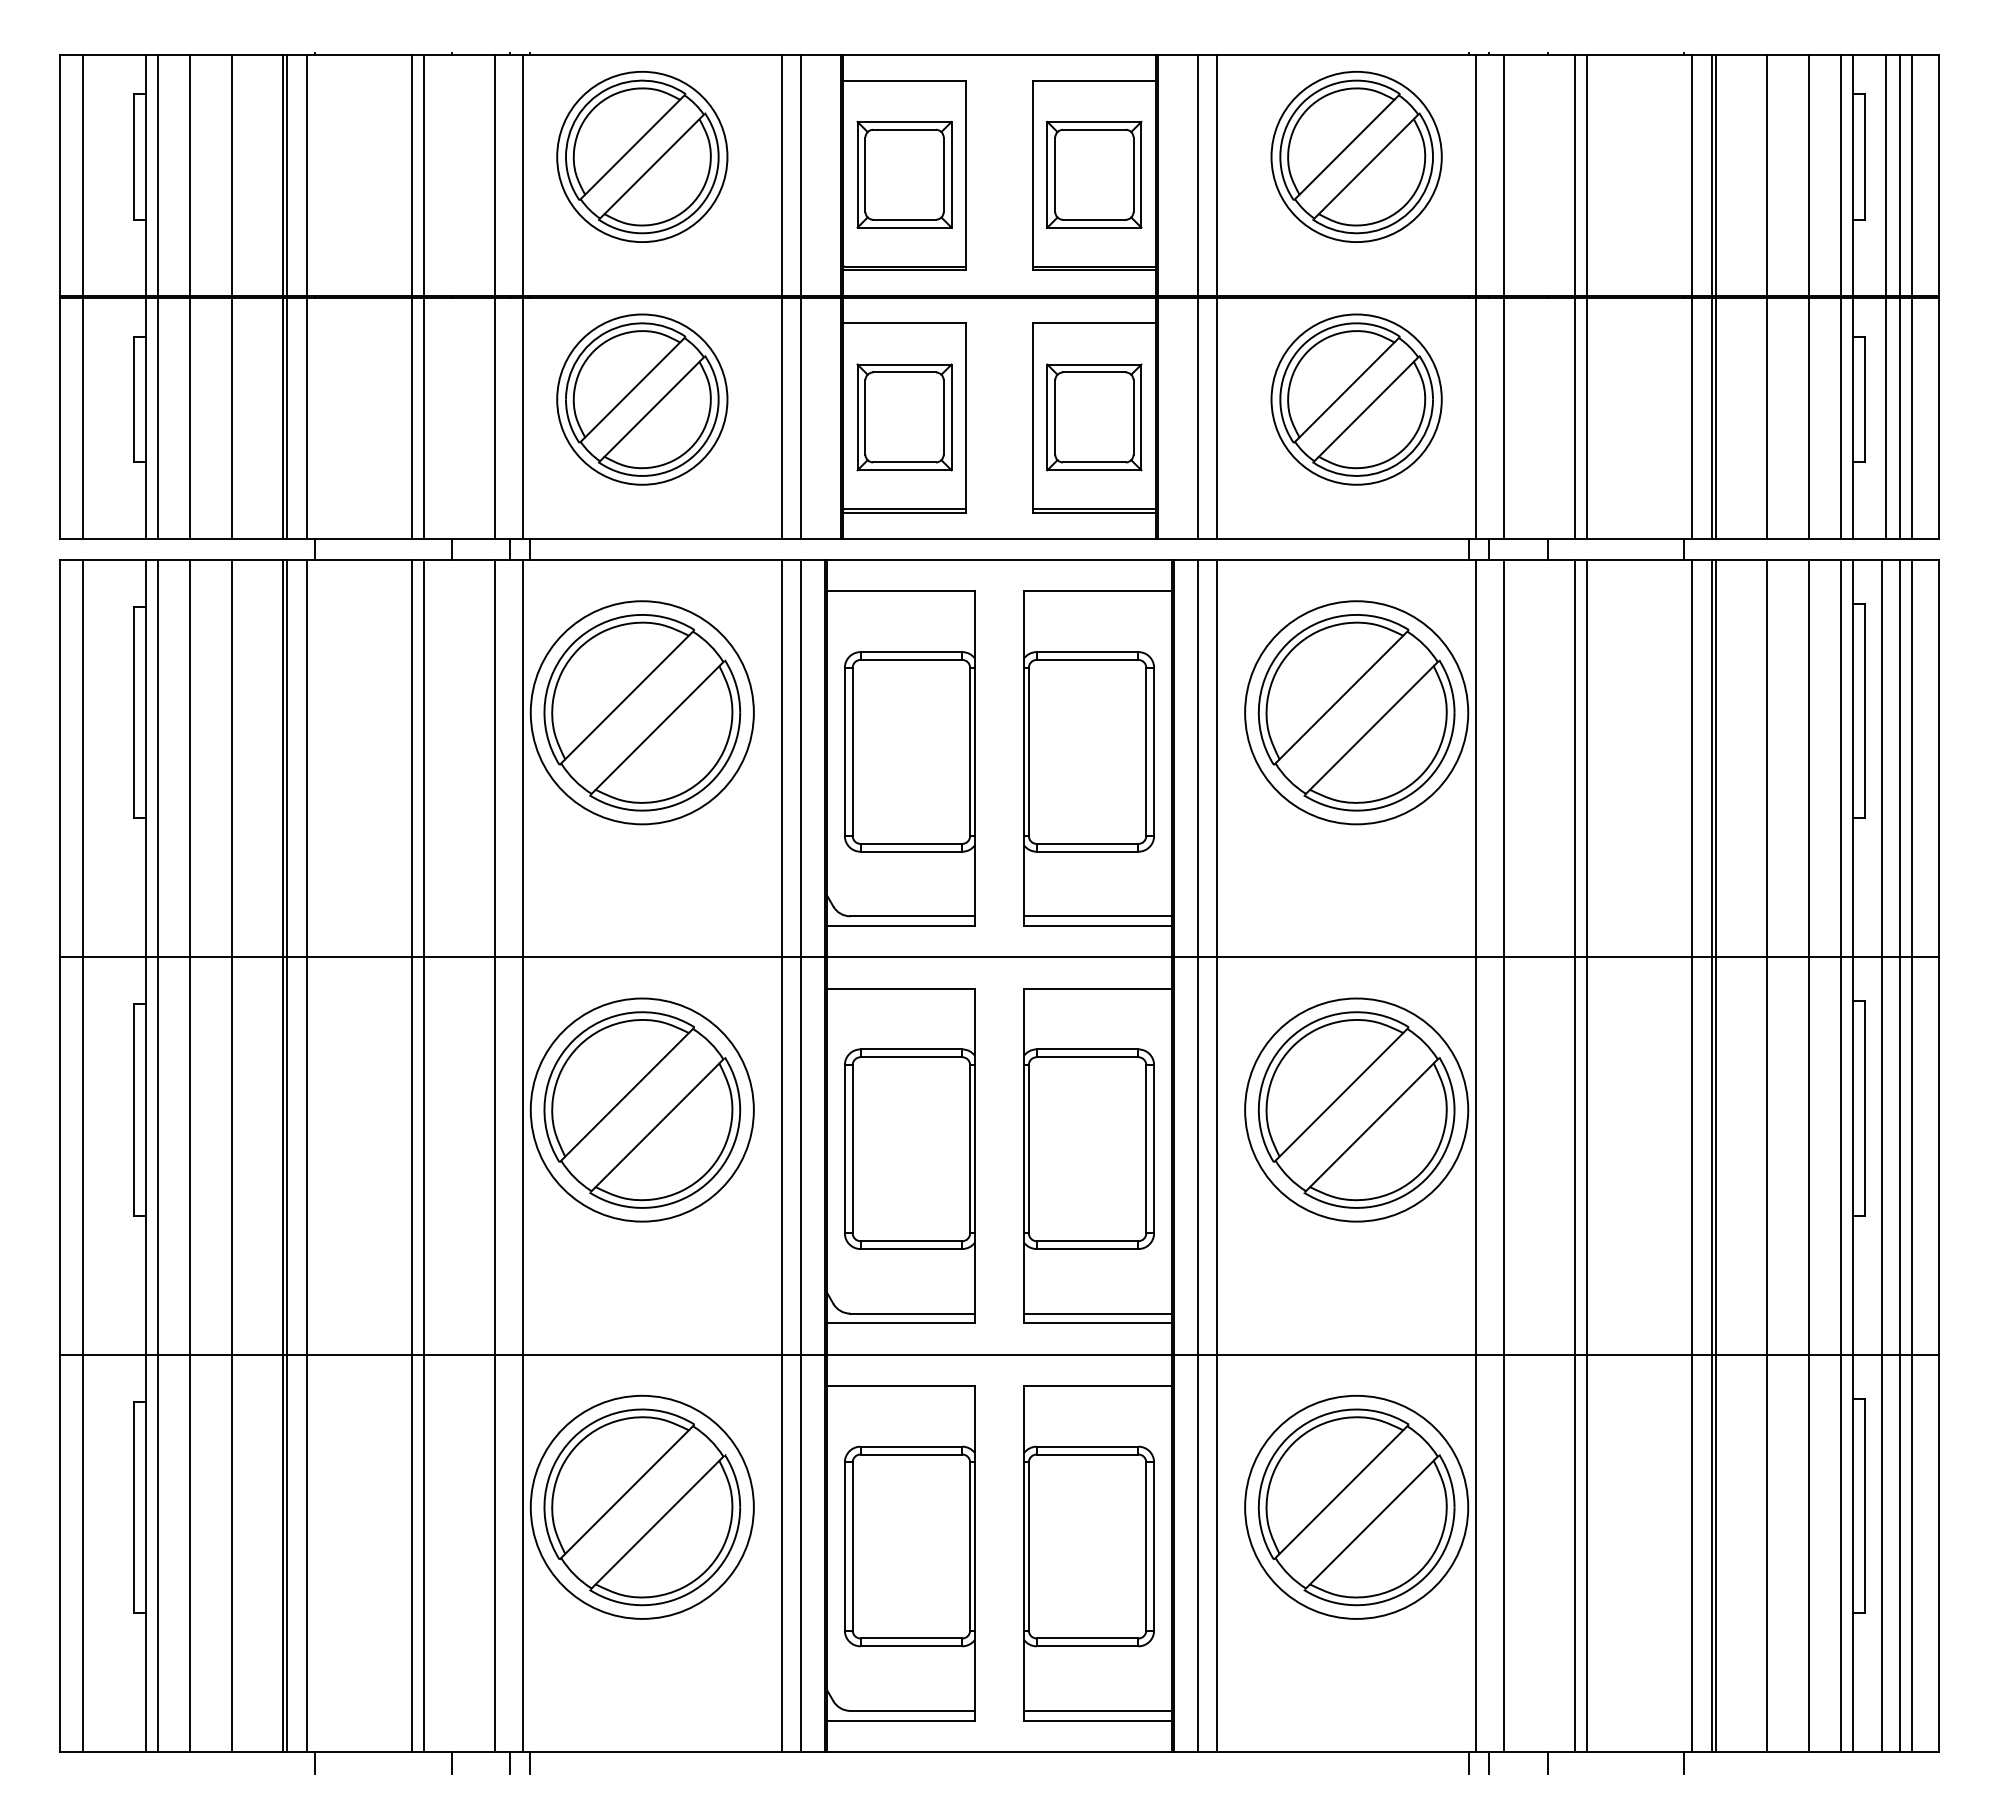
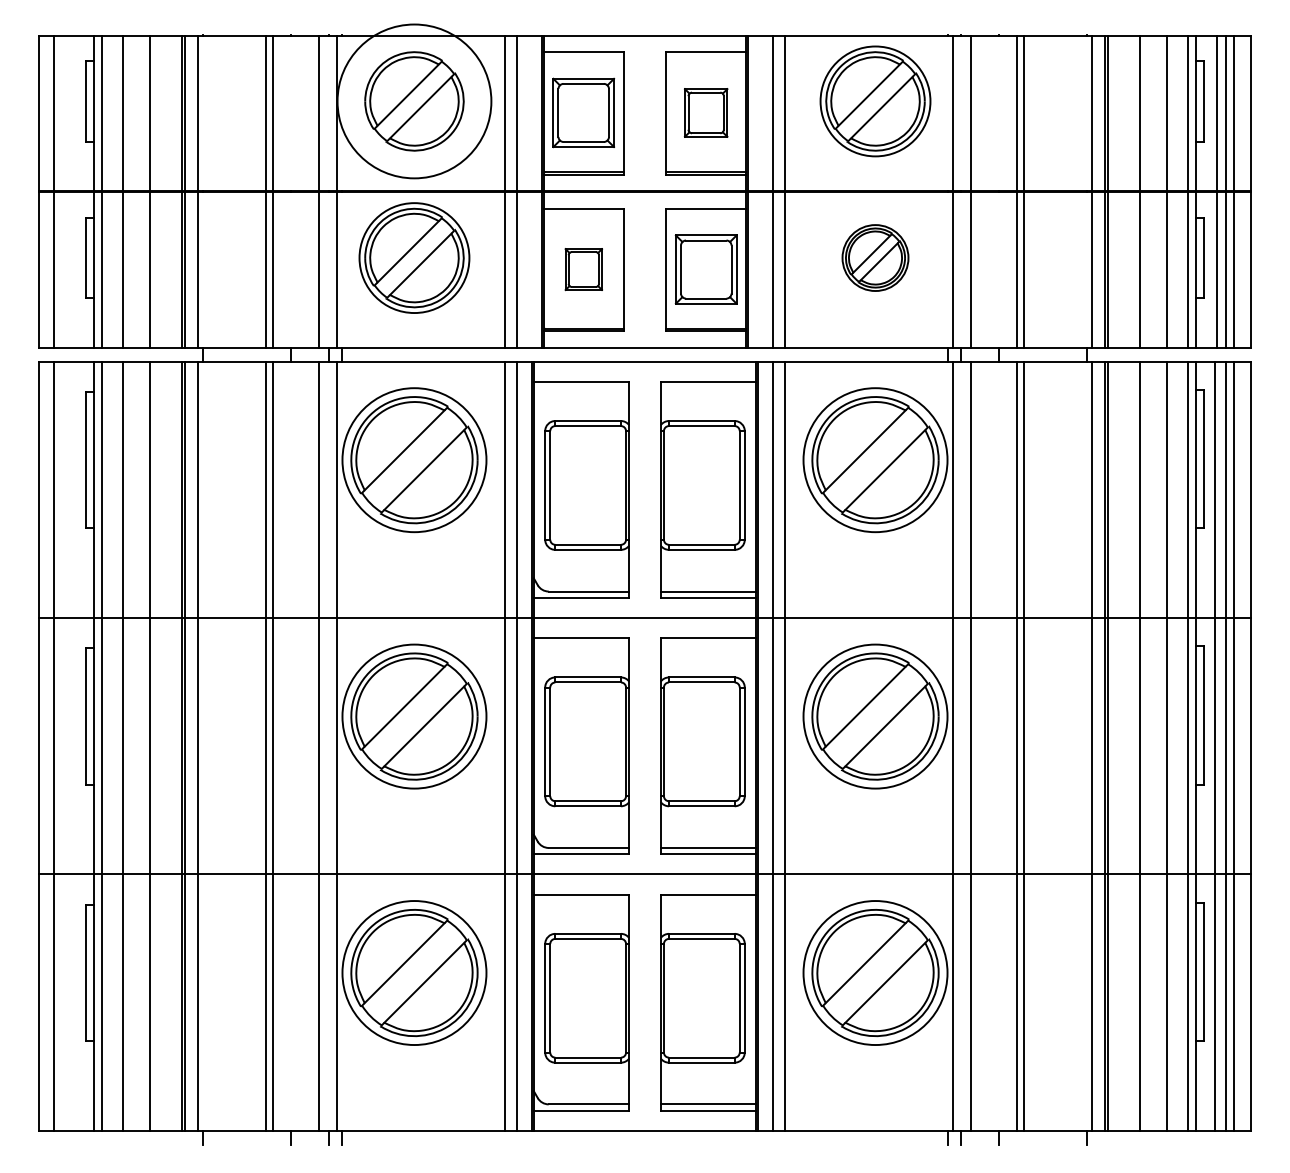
circle: (642, 157) -> (414, 101), size x1.4
part: (1093, 174) -> (705, 112), size x0.7
part: (1356, 398) -> (875, 257), size x0.6
part: (904, 417) -> (583, 269), size x0.6

